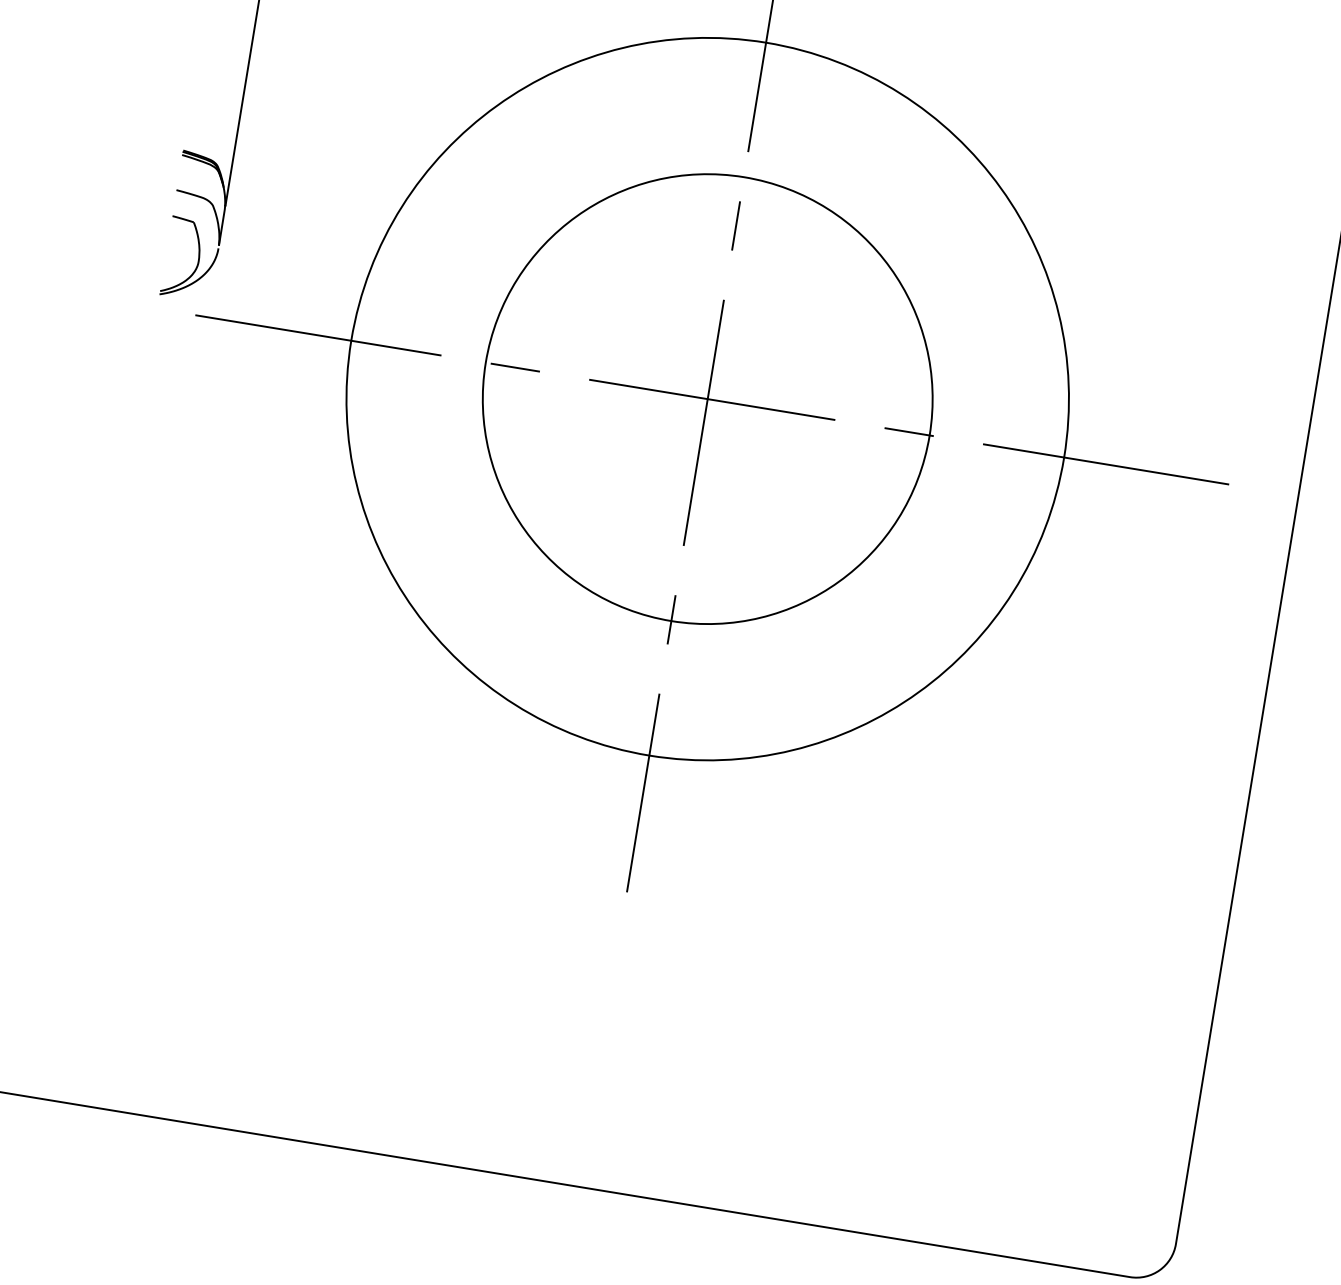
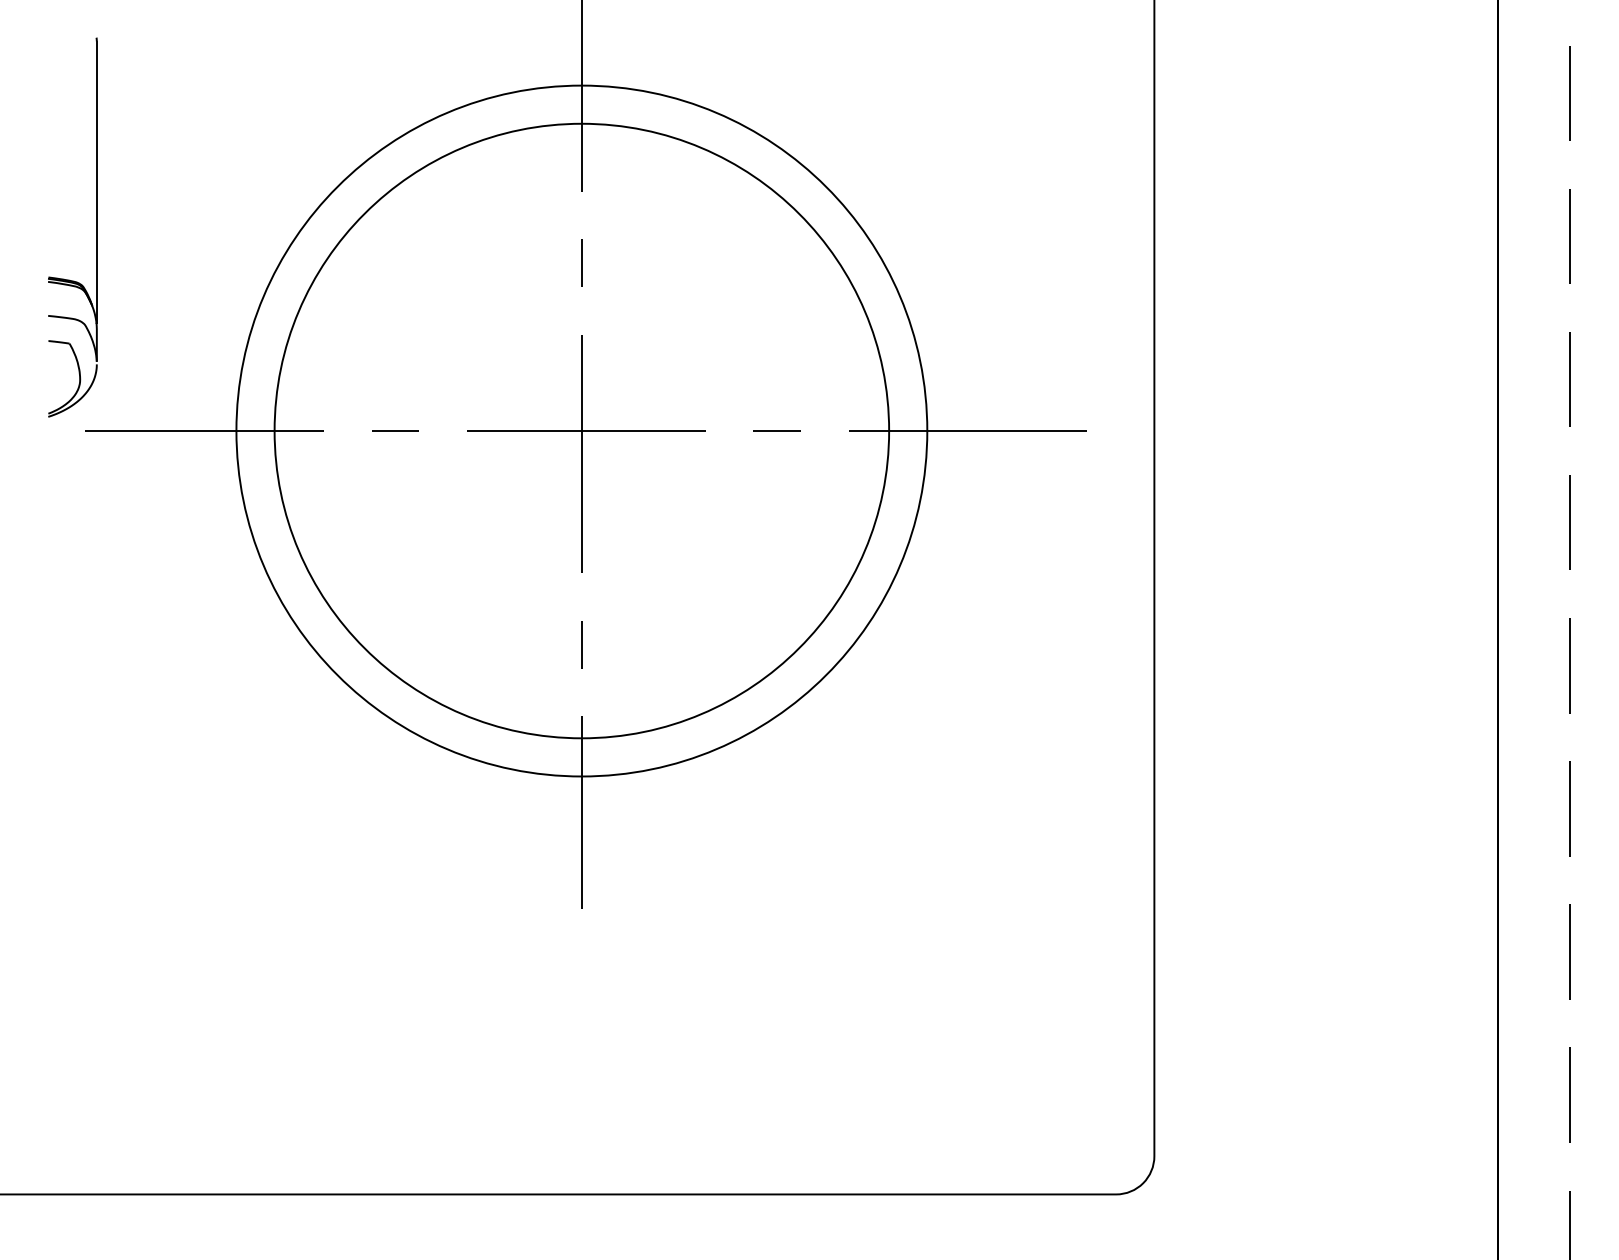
circle: (707, 398) -> (581, 430), size x1.43

